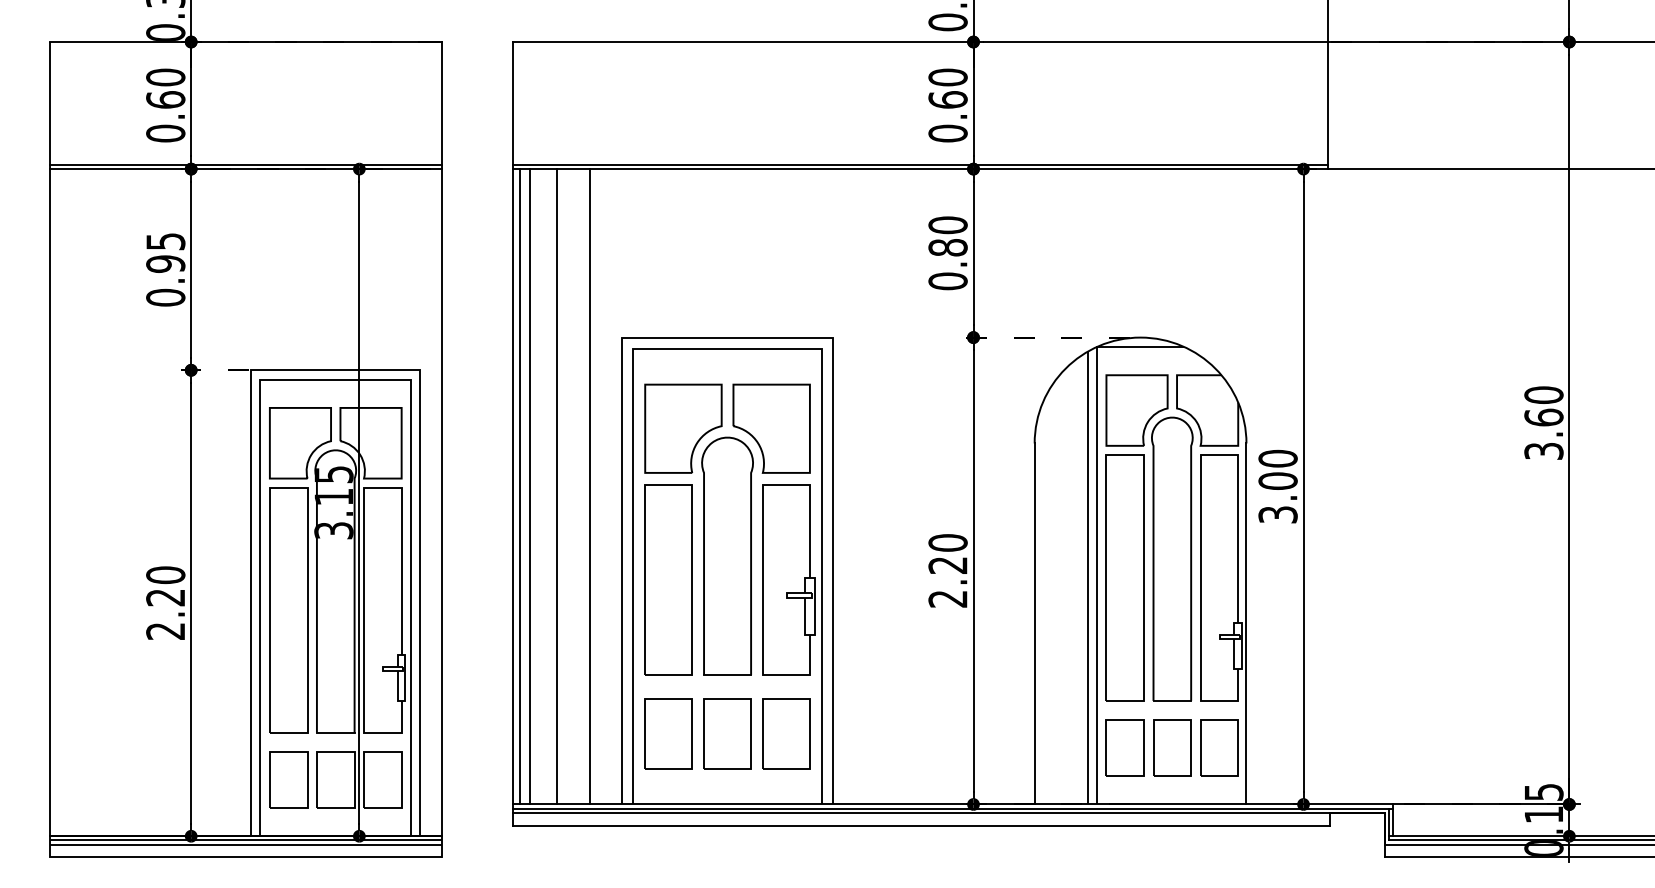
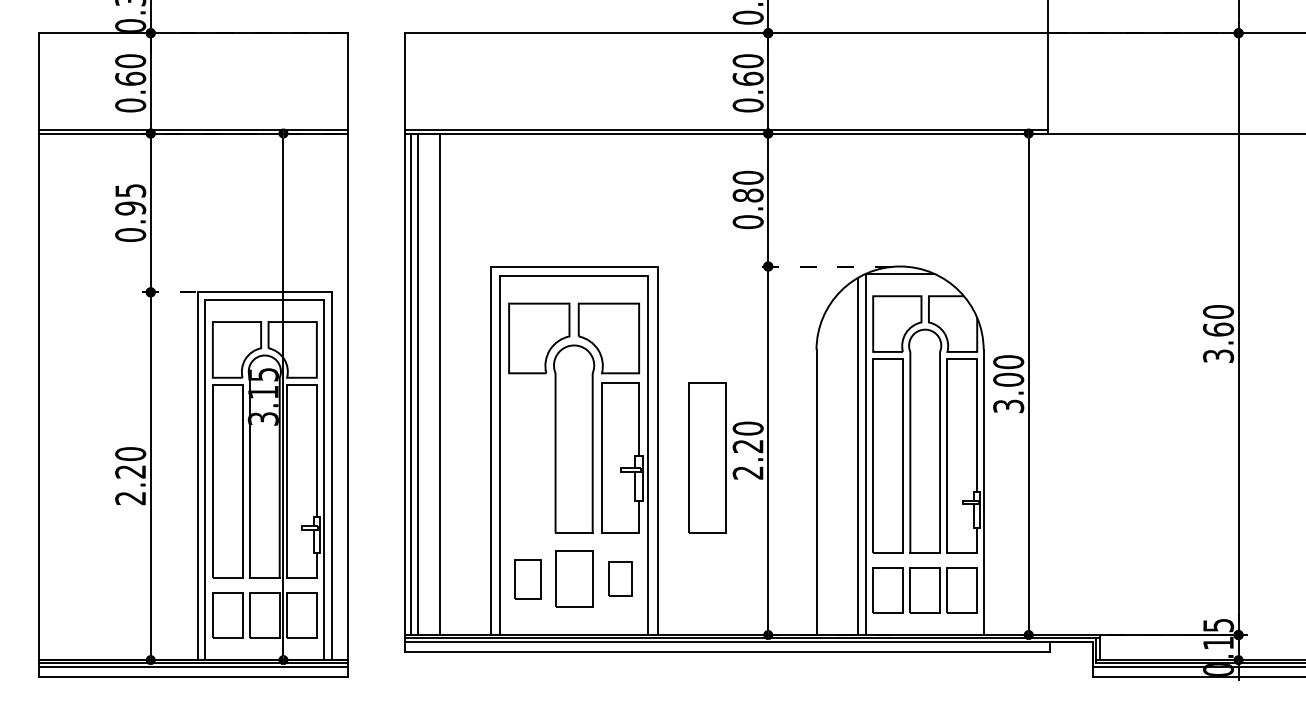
line: (589, 487) -> (465, 384), removed
part: (668, 579) -> (707, 457), moved
part: (668, 732) -> (527, 578), size x0.7
part: (786, 732) -> (620, 578), size x0.6

